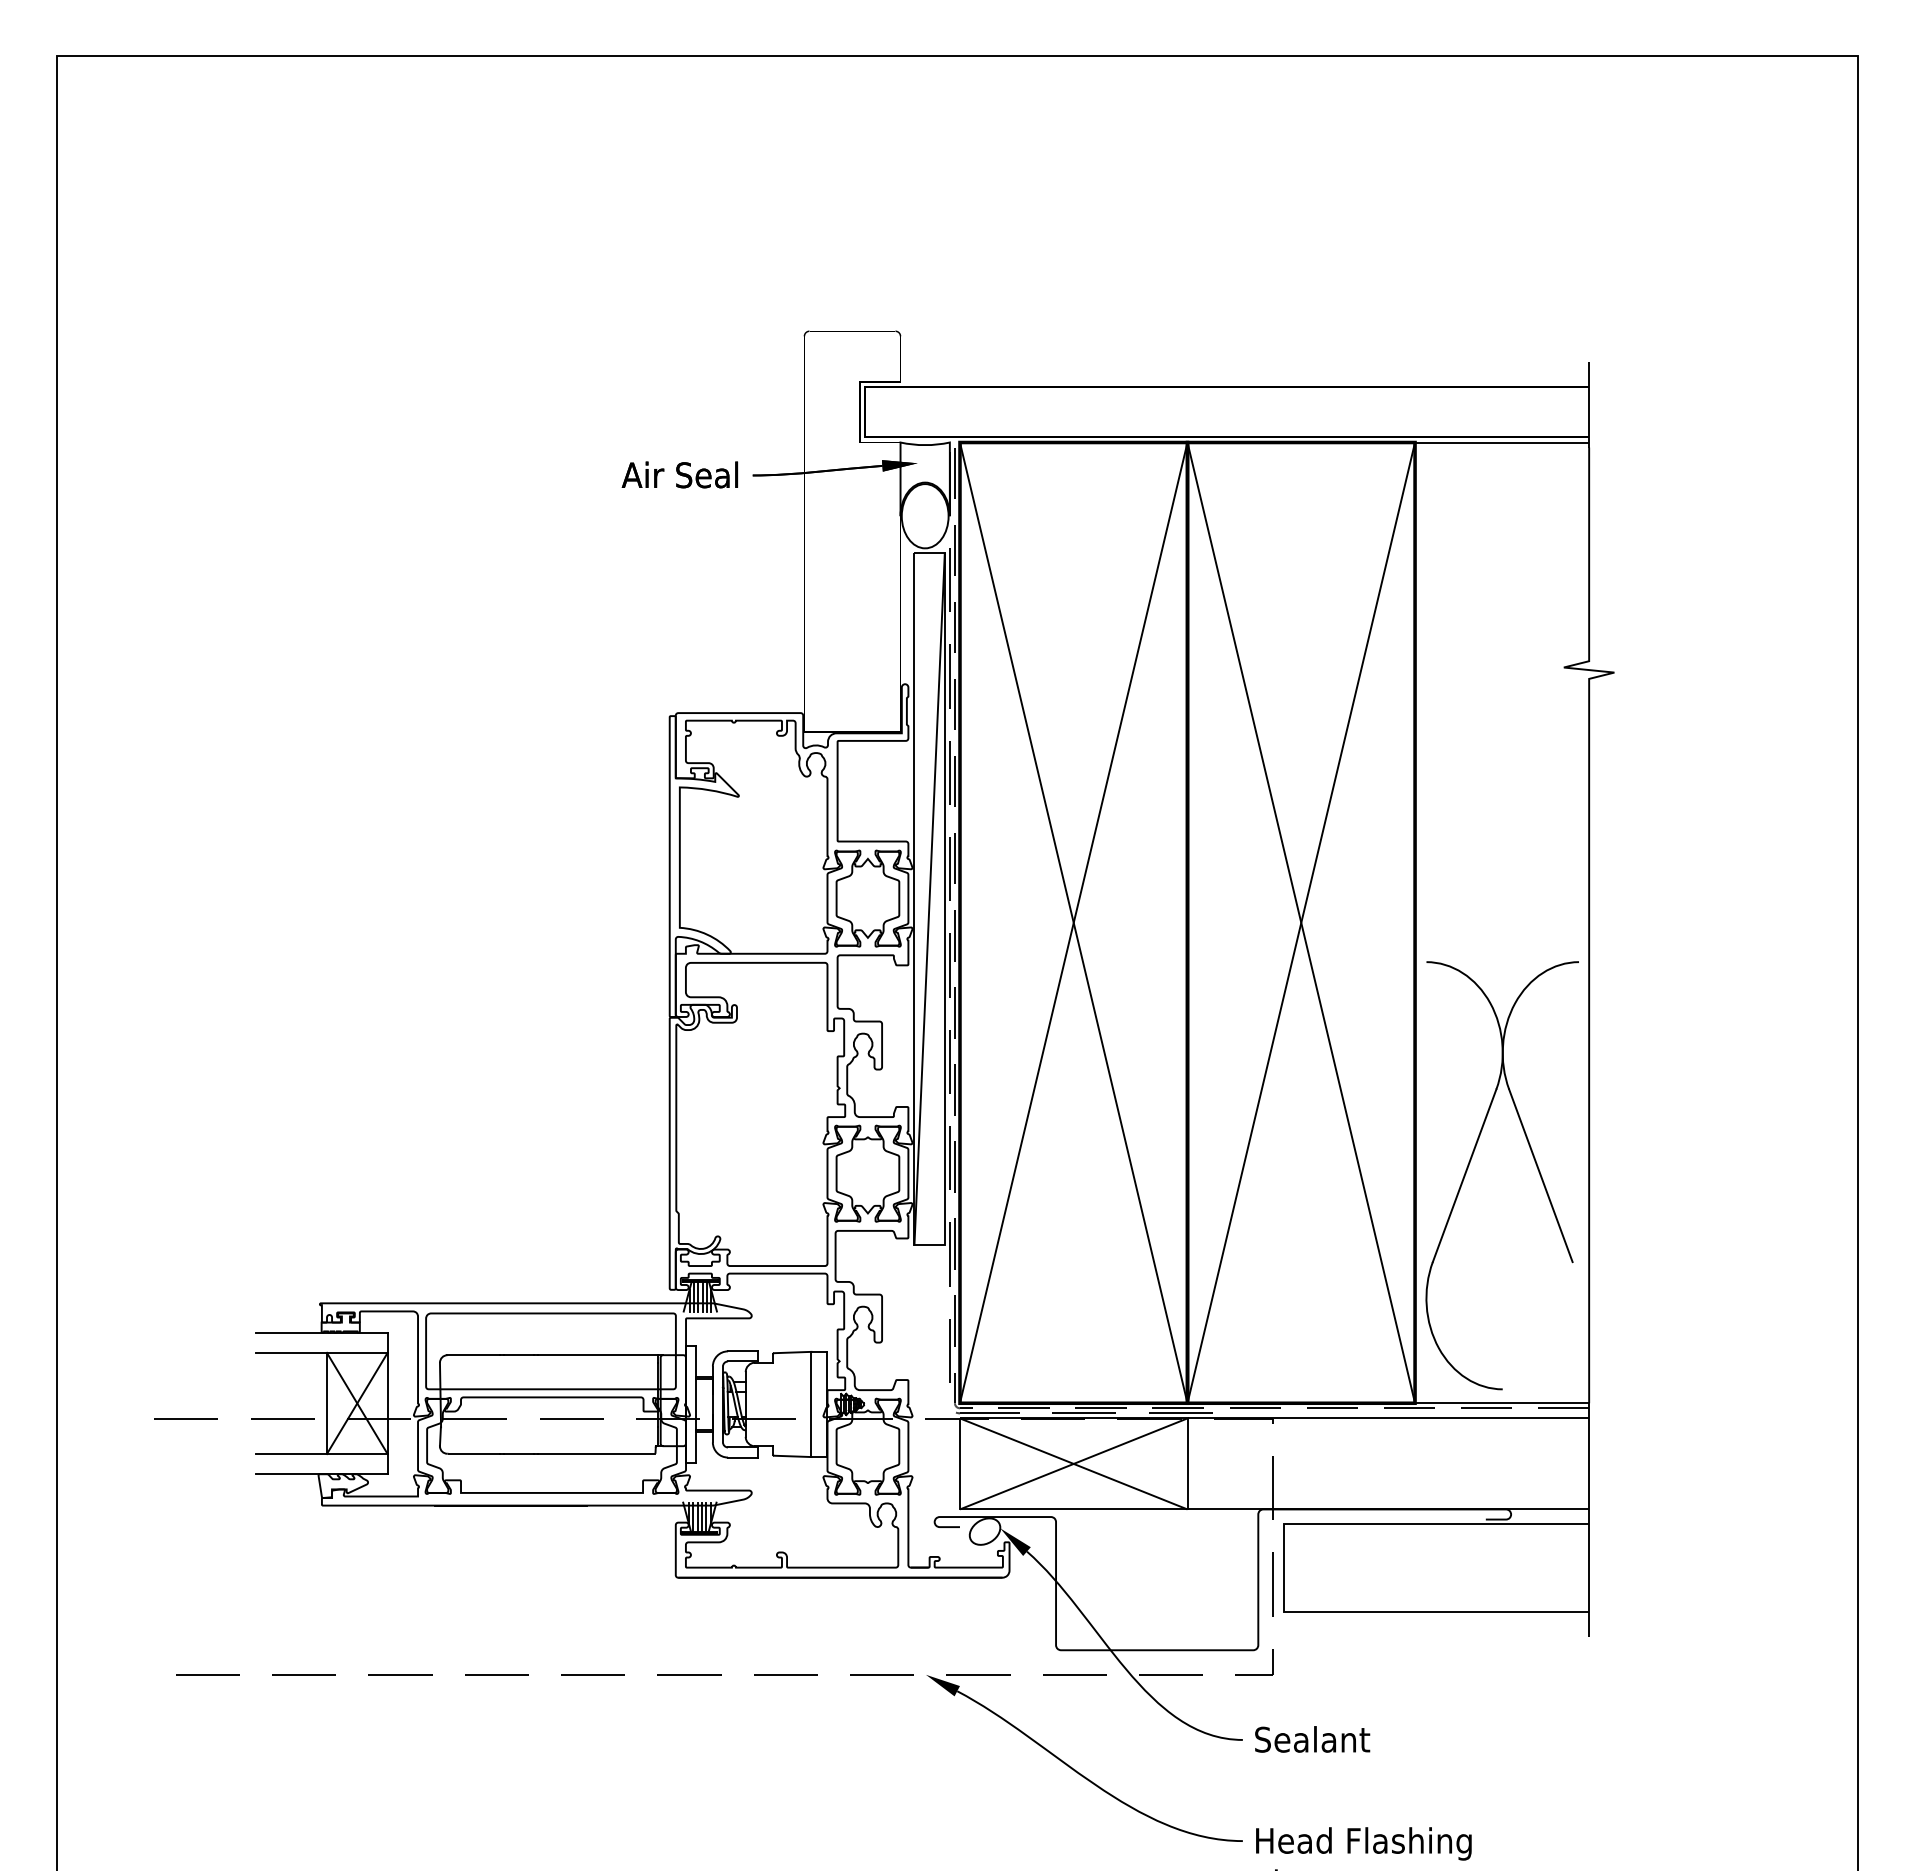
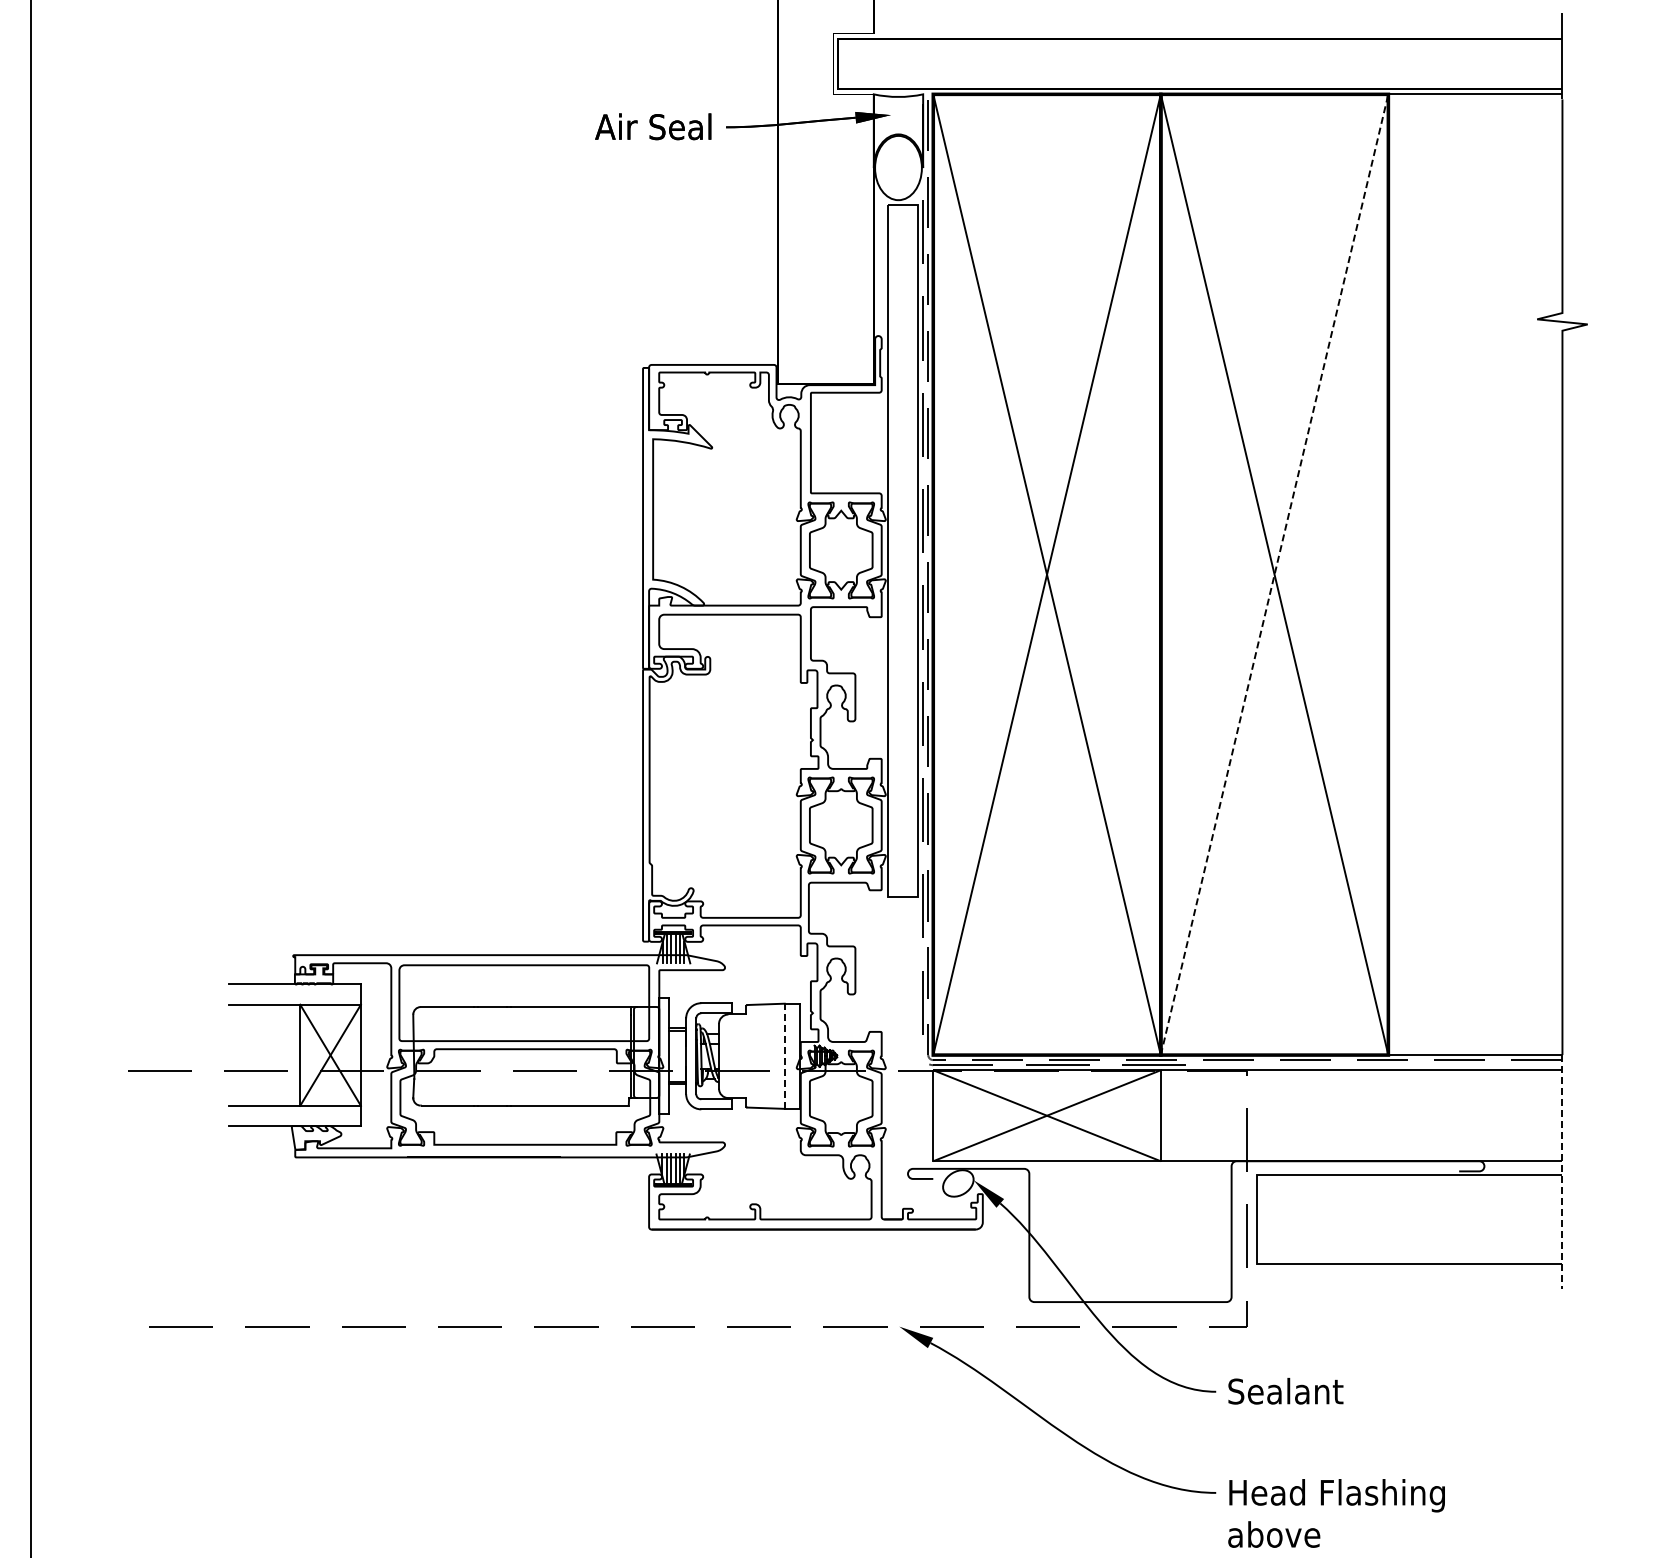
line: (929, 898) -> (902, 550), removed
line: (1301, 922) -> (1274, 574), solid -> dashed
part: (1470, 1163) -> (1443, 815), removed
line: (811, 1404) -> (784, 1056), solid -> dashed
line: (1589, 1520) -> (1562, 1172), solid -> dashed

